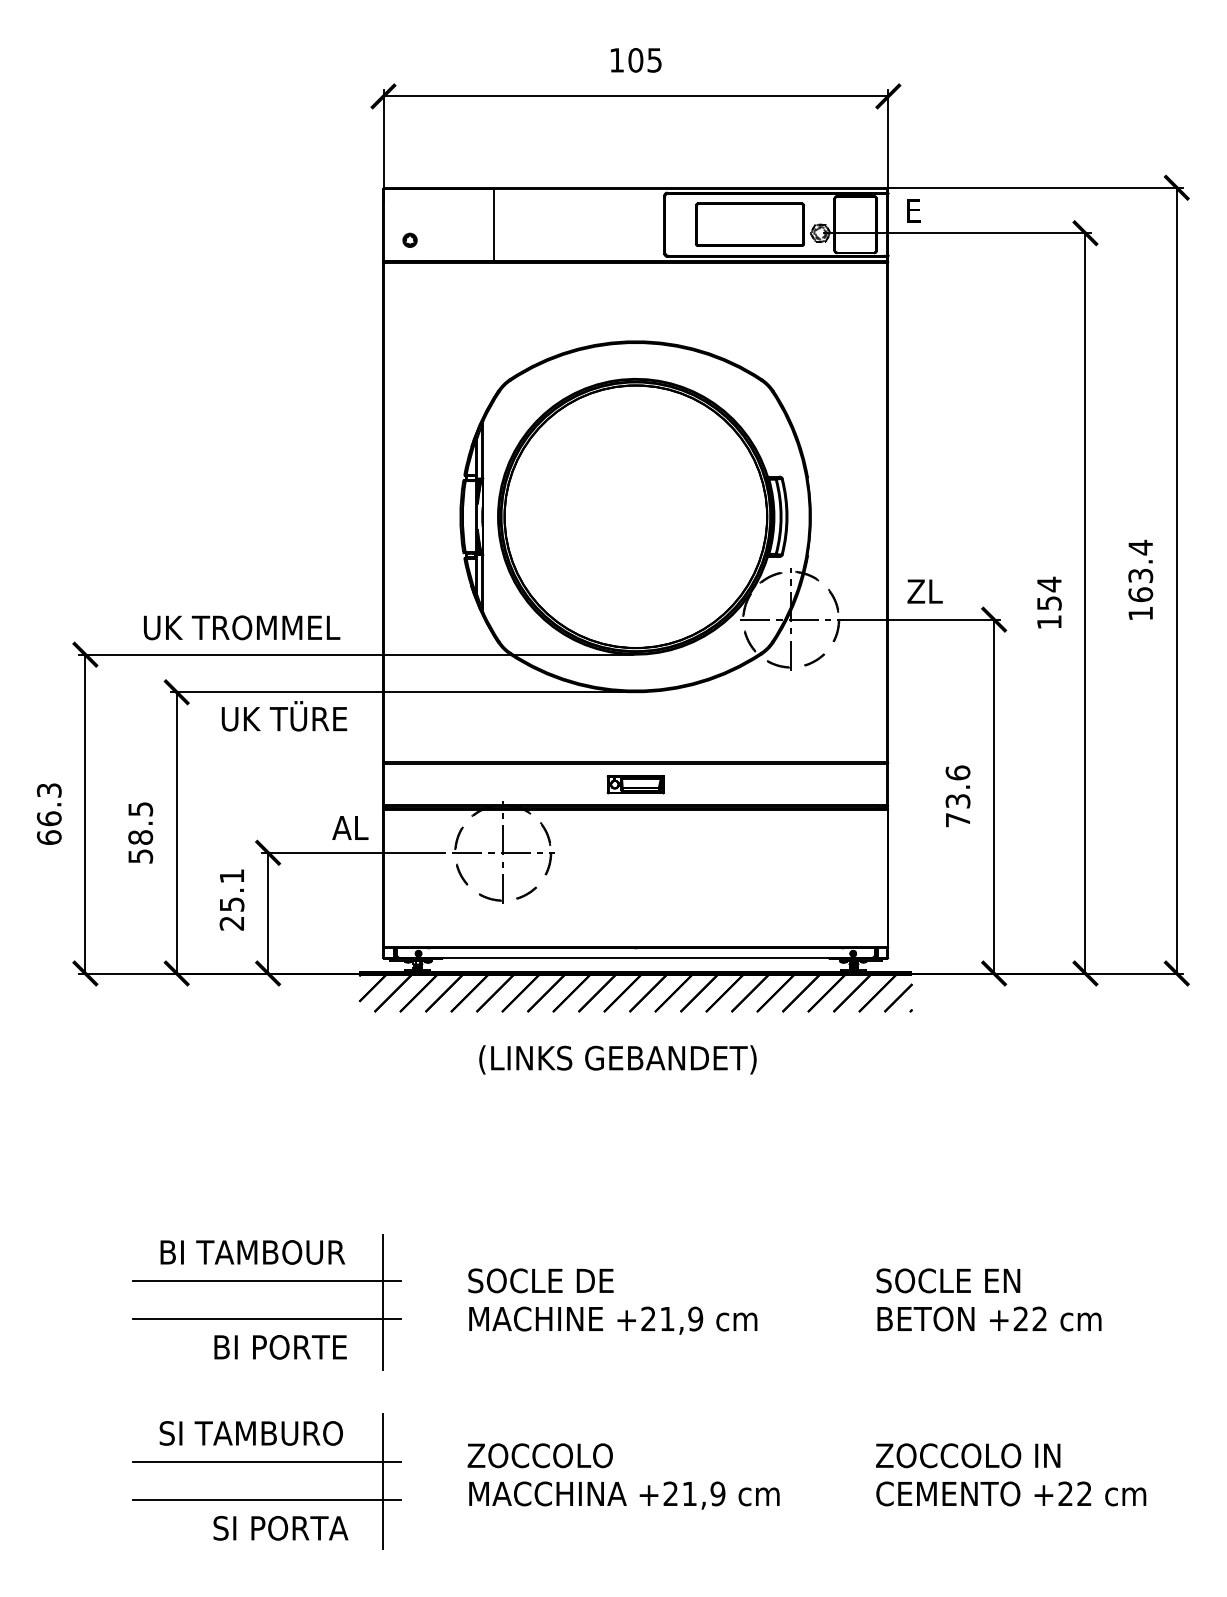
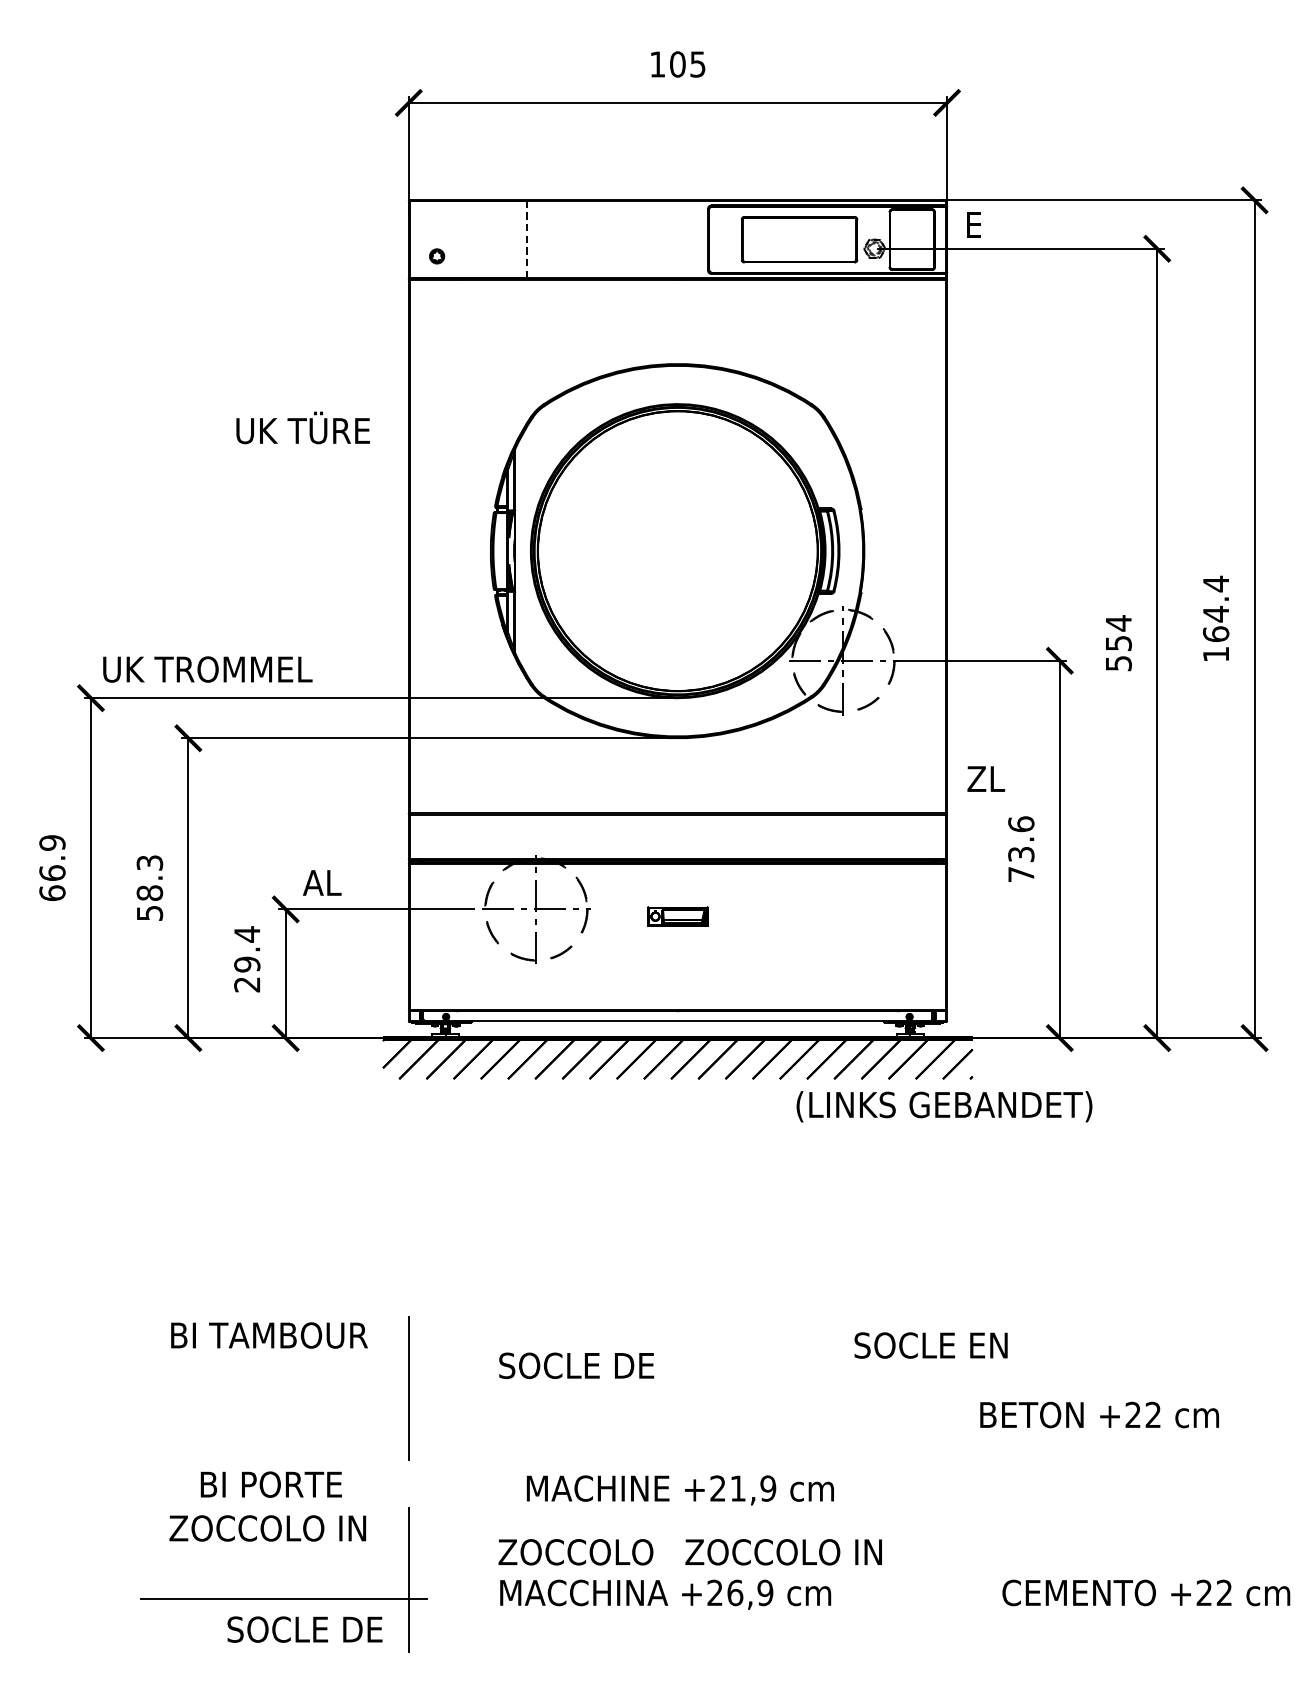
line: (493, 224) -> (526, 239), solid -> dashed
text: (1140, 575) -> (1215, 613), 163.4 -> 164.4
text: (924, 591) -> (985, 778), moved
text: (1049, 622) -> (1118, 663), 154 -> 554
text: (242, 627) -> (208, 669), moved
text: (284, 716) -> (303, 428), moved
part: (635, 784) -> (677, 916), moved
text: (49, 790) -> (52, 842), 66.3 -> 66.9
text: (140, 808) -> (149, 862), 58.5 -> 58.3
text: (350, 827) -> (322, 882), moved
text: (231, 889) -> (246, 948), 25.1 -> 29.4
text: (617, 1059) -> (944, 1106), moved
line: (266, 1280) -> (284, 1365), removed
text: (948, 1280) -> (931, 1345), moved
line: (266, 1318) -> (284, 1405), removed
text: (989, 1318) -> (1099, 1414), moved
text: (613, 1320) -> (680, 1490), moved
text: (280, 1347) -> (271, 1484), moved
text: (251, 1433) -> (268, 1528), SI TAMBURO -> ZOCCOLO IN
text: (968, 1455) -> (784, 1551), moved
line: (266, 1461) -> (284, 1558), removed
text: (689, 1493) -> (735, 1592), +21,9 -> +26,9
text: (1011, 1493) -> (1146, 1592), moved
text: (295, 1528) -> (314, 1629), SI PORTA -> SOCLE DE

